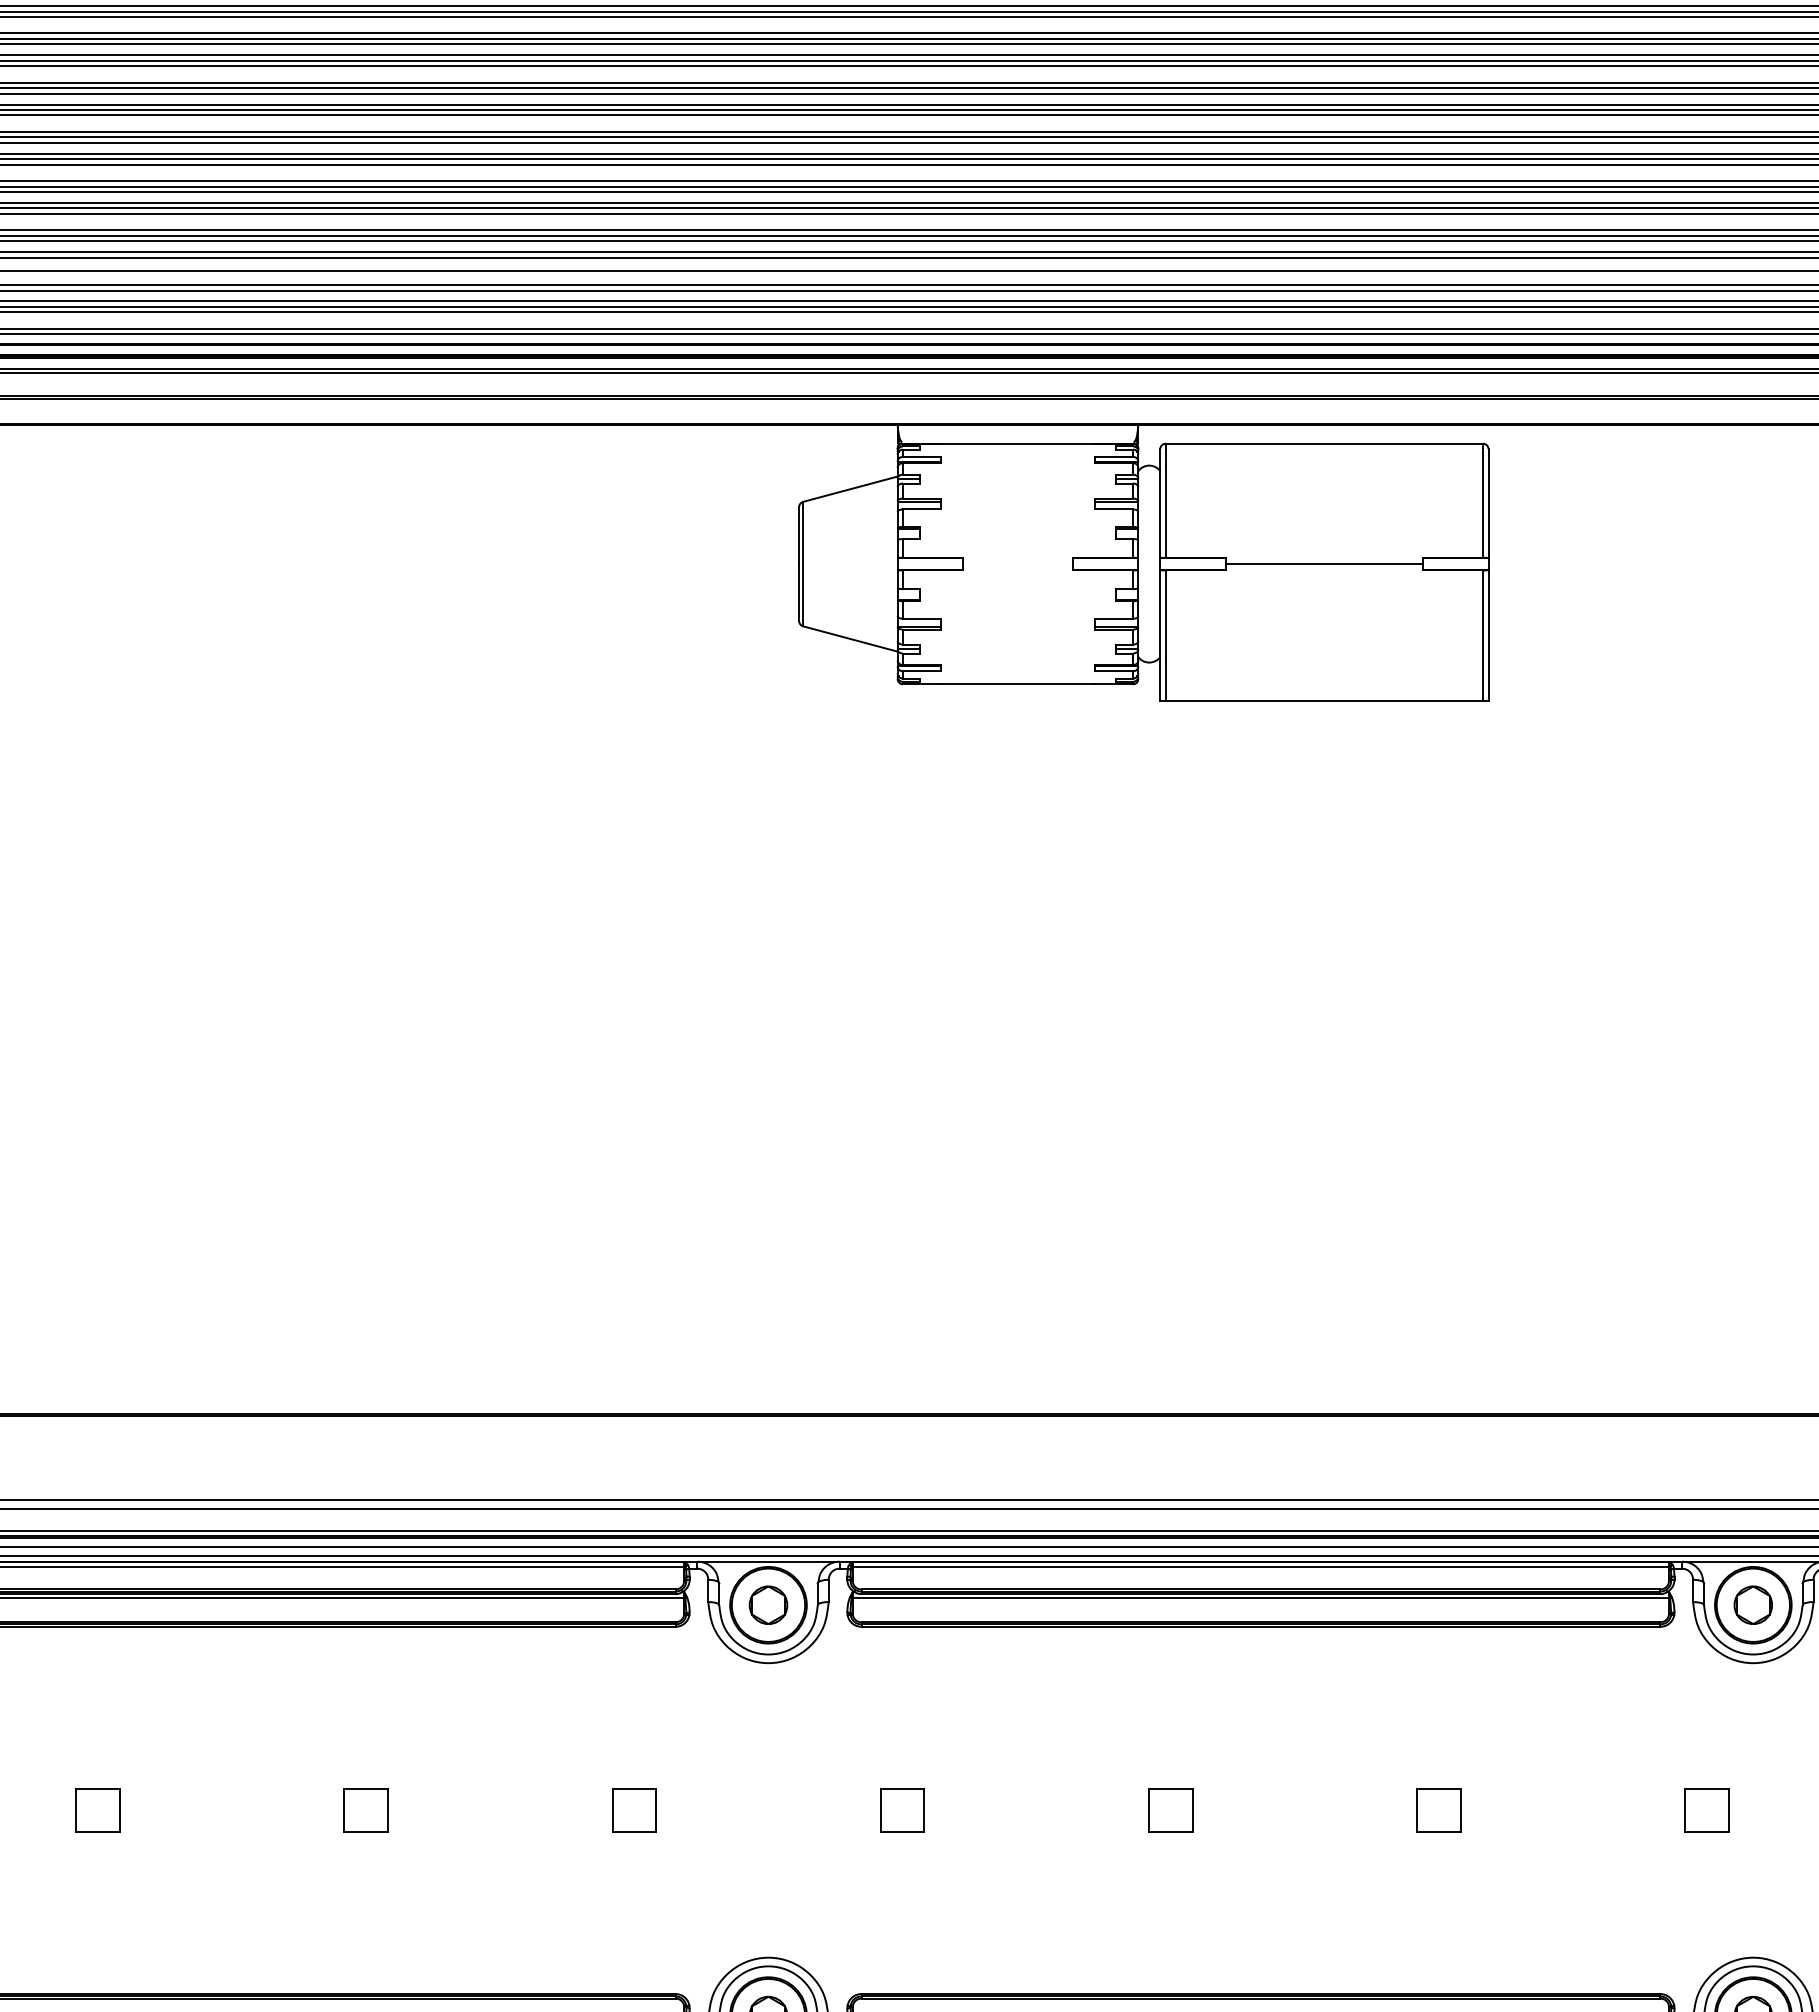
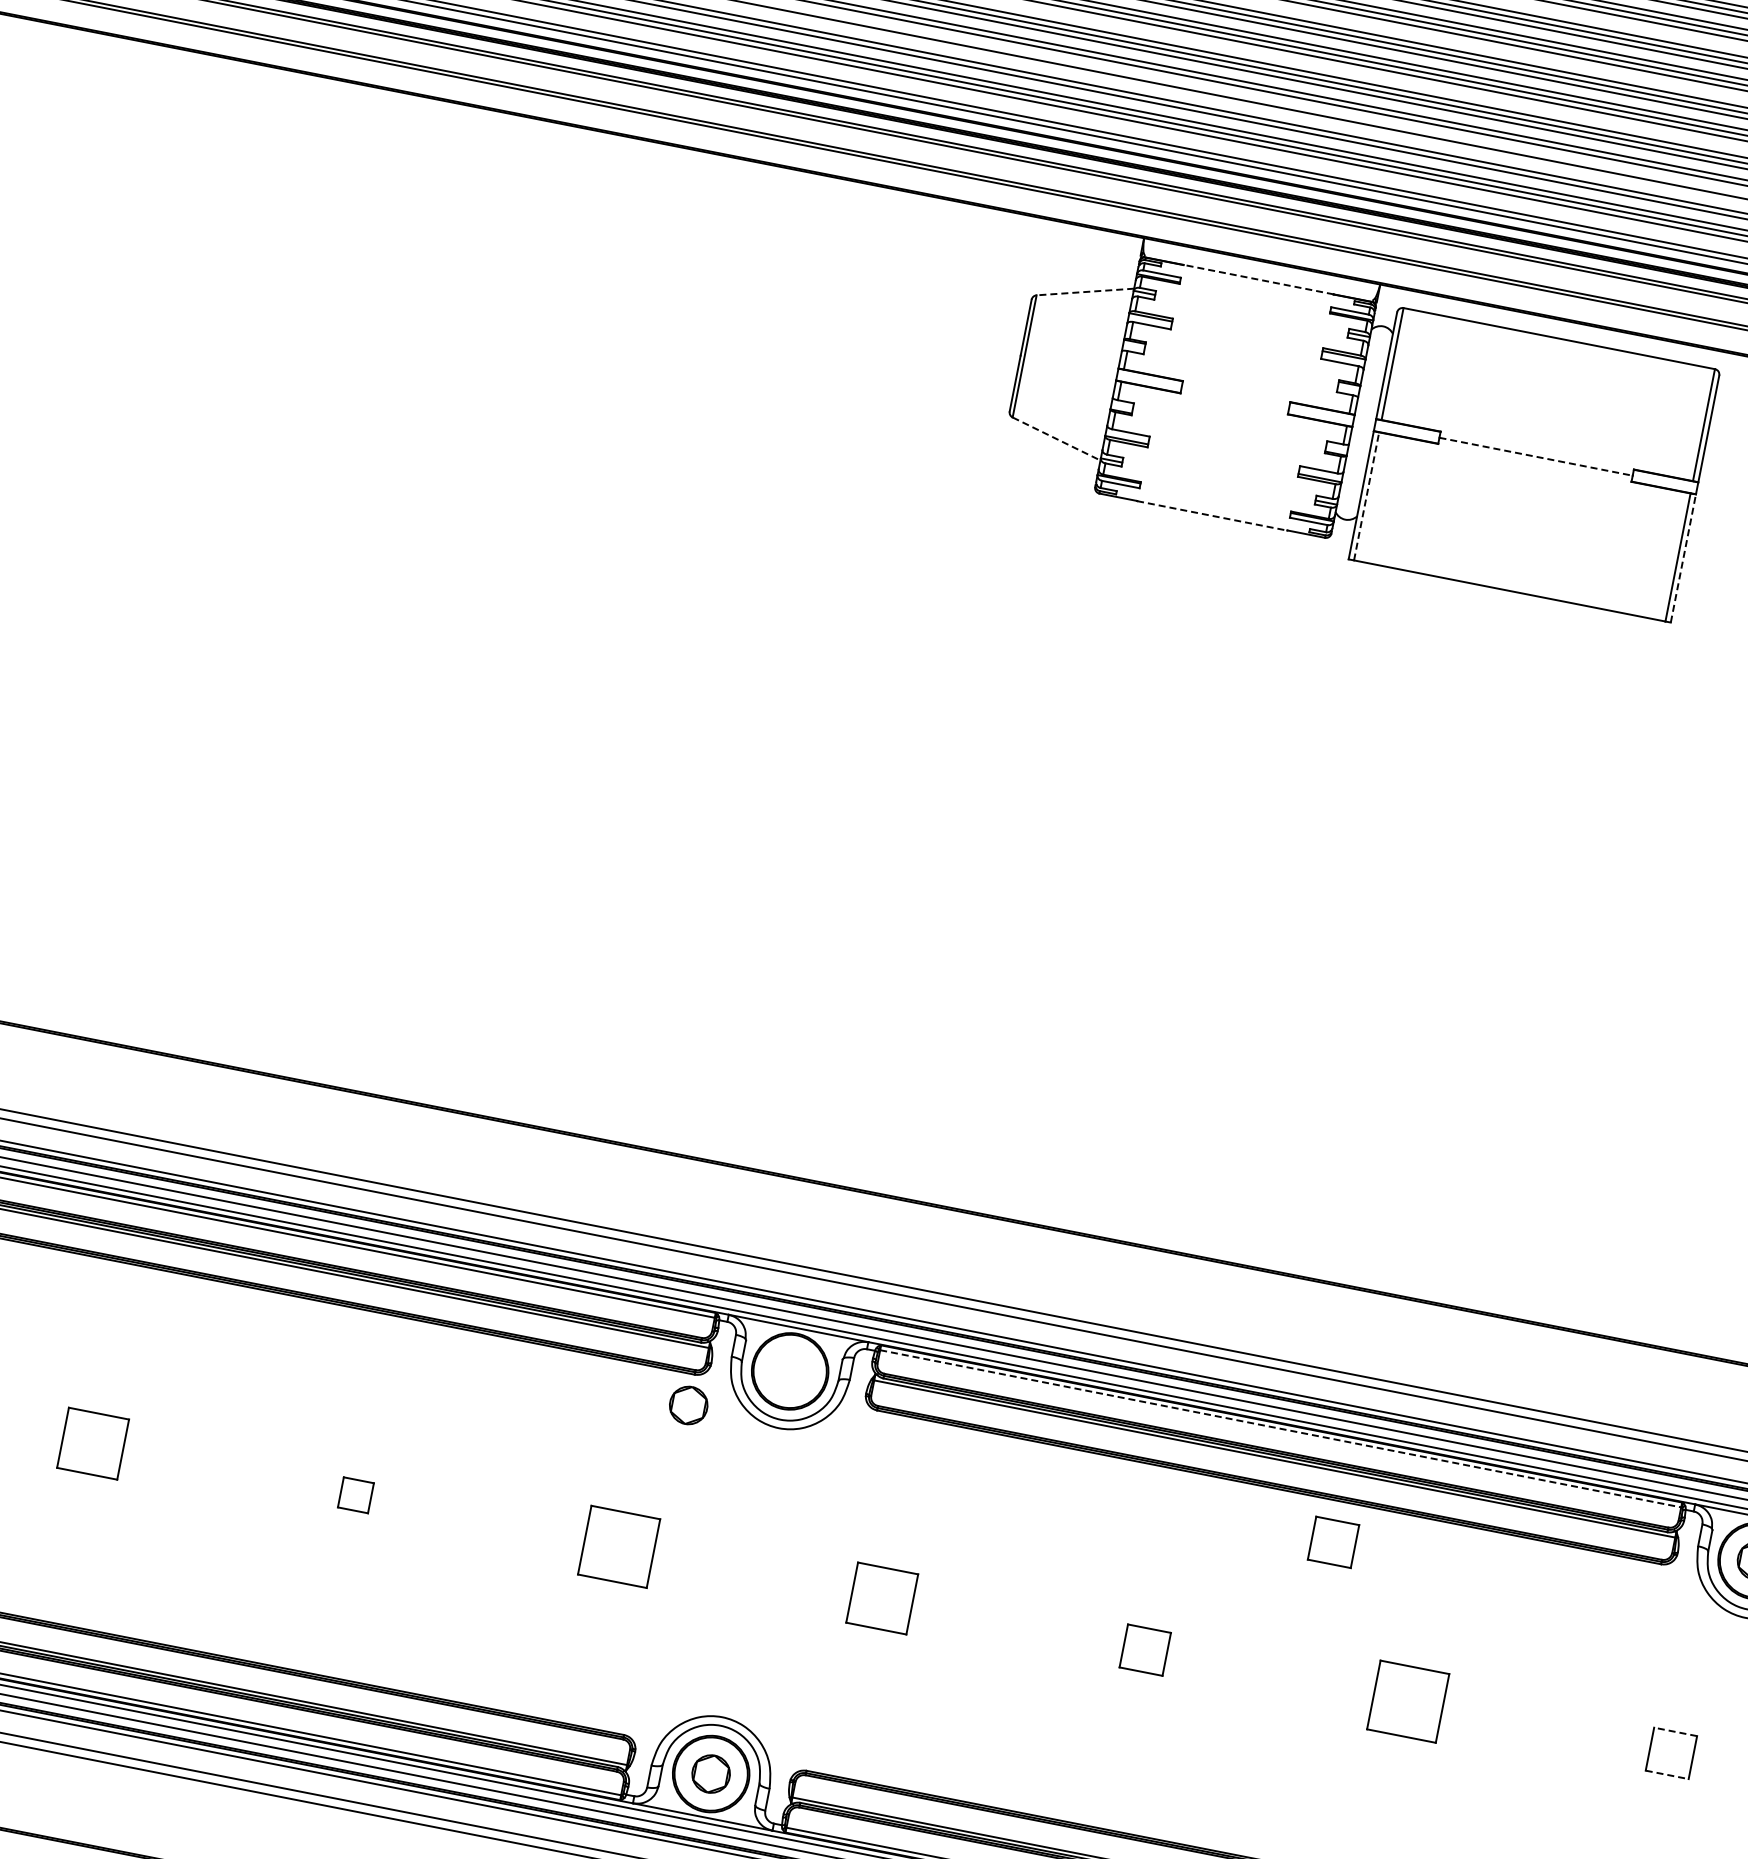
line: (1018, 443) -> (1259, 279), solid -> dashed
line: (850, 489) -> (1085, 292), solid -> dashed
line: (1324, 564) -> (1536, 457), solid -> dashed
line: (1165, 635) -> (1366, 496), solid -> dashed
line: (1488, 635) -> (1683, 558), solid -> dashed
line: (850, 638) -> (1056, 438), solid -> dashed
line: (1018, 684) -> (1212, 516), solid -> dashed
line: (1261, 1567) -> (1281, 1429), solid -> dashed
part: (768, 1604) -> (688, 1404), moved
part: (1334, 1668) -> (1333, 1542), added
line: (1706, 1788) -> (1675, 1731), solid -> dashed
part: (97, 1810) -> (92, 1443), size x1.4
part: (365, 1810) -> (355, 1495), size x0.7
part: (634, 1810) -> (619, 1547), size x1.6
part: (902, 1810) -> (882, 1598), size x1.4
part: (1438, 1810) -> (1408, 1701), size x1.6
line: (1706, 1832) -> (1666, 1774), solid -> dashed

